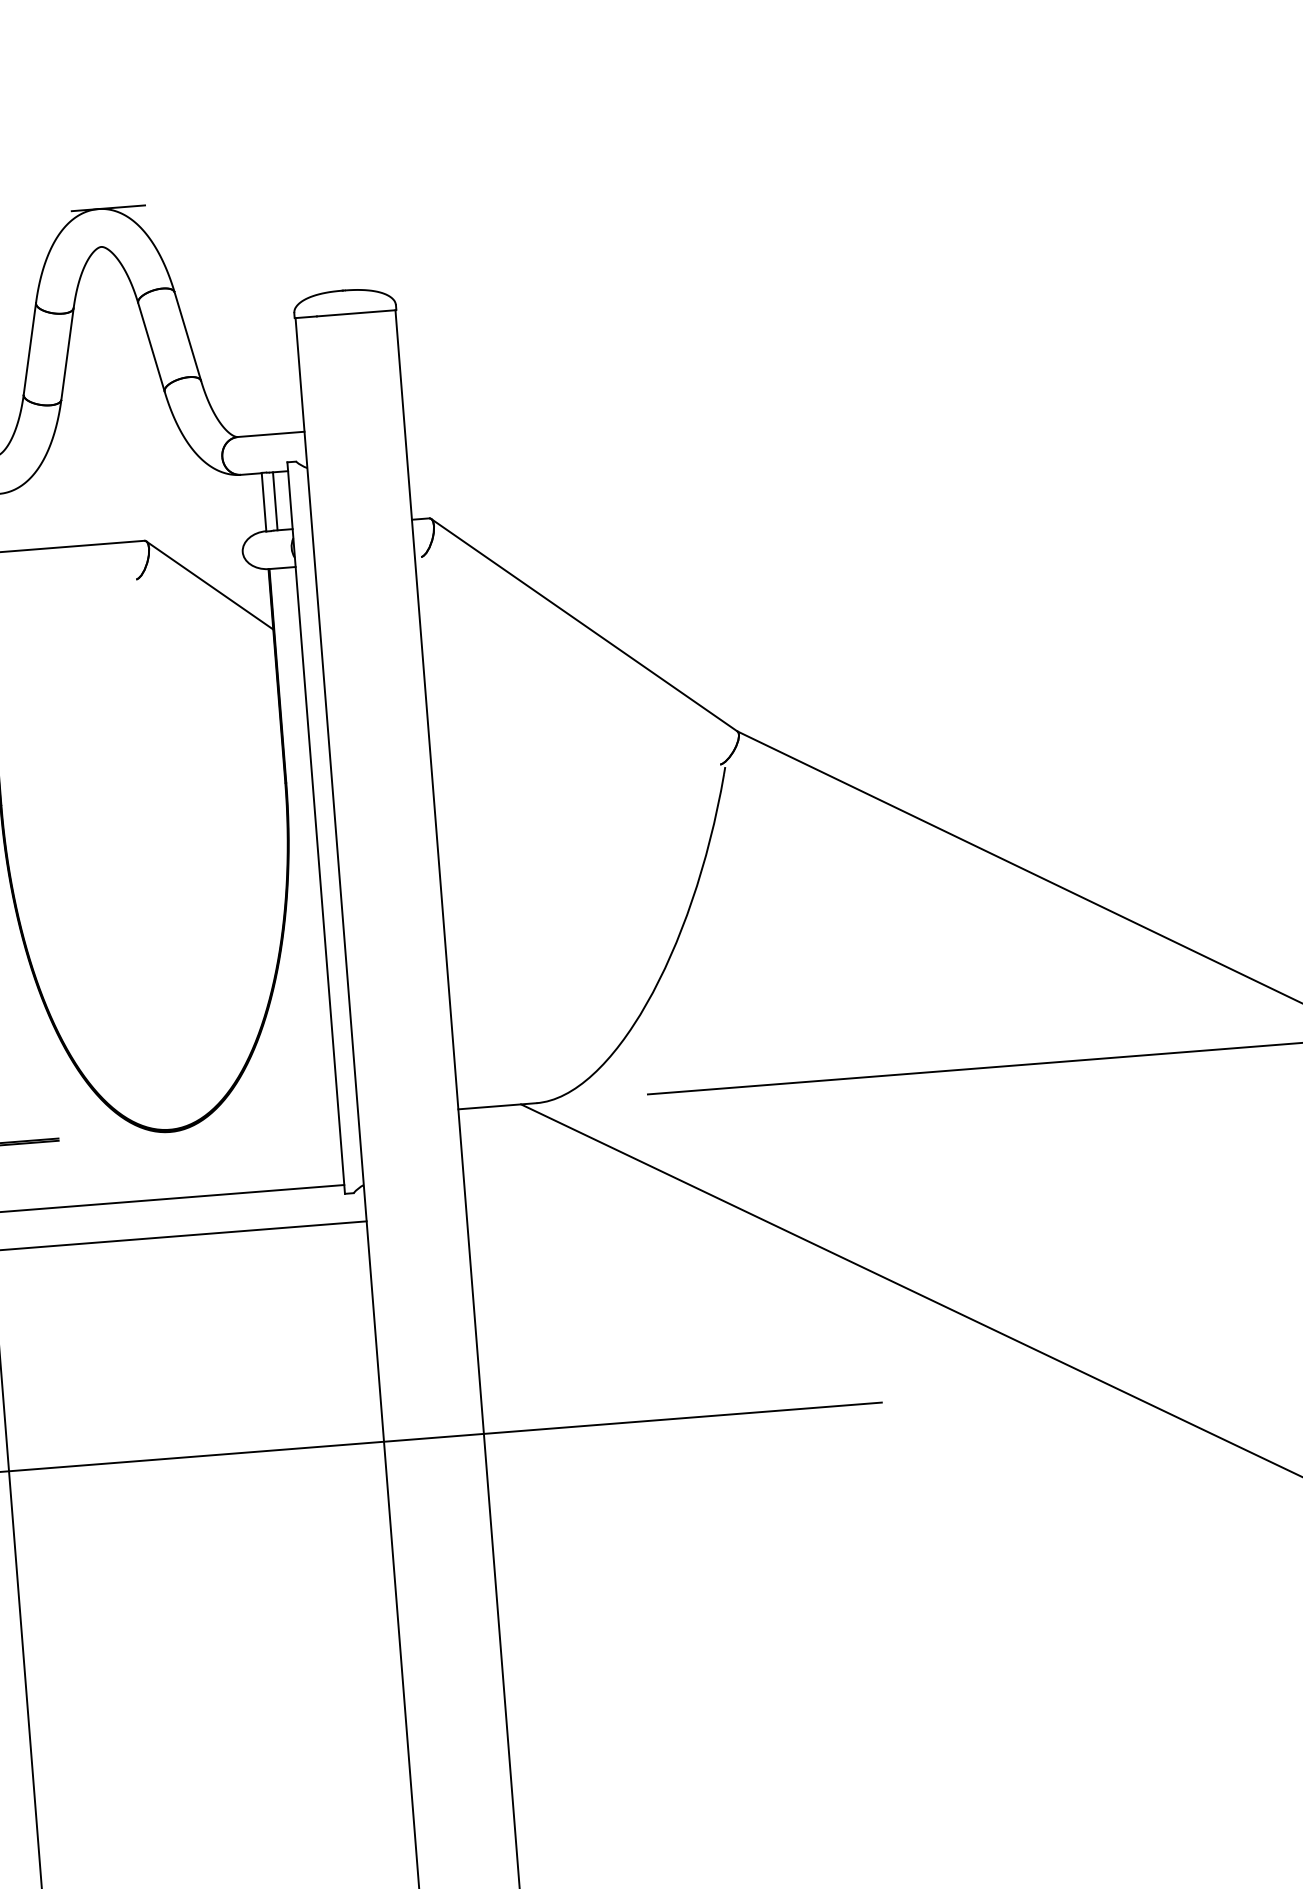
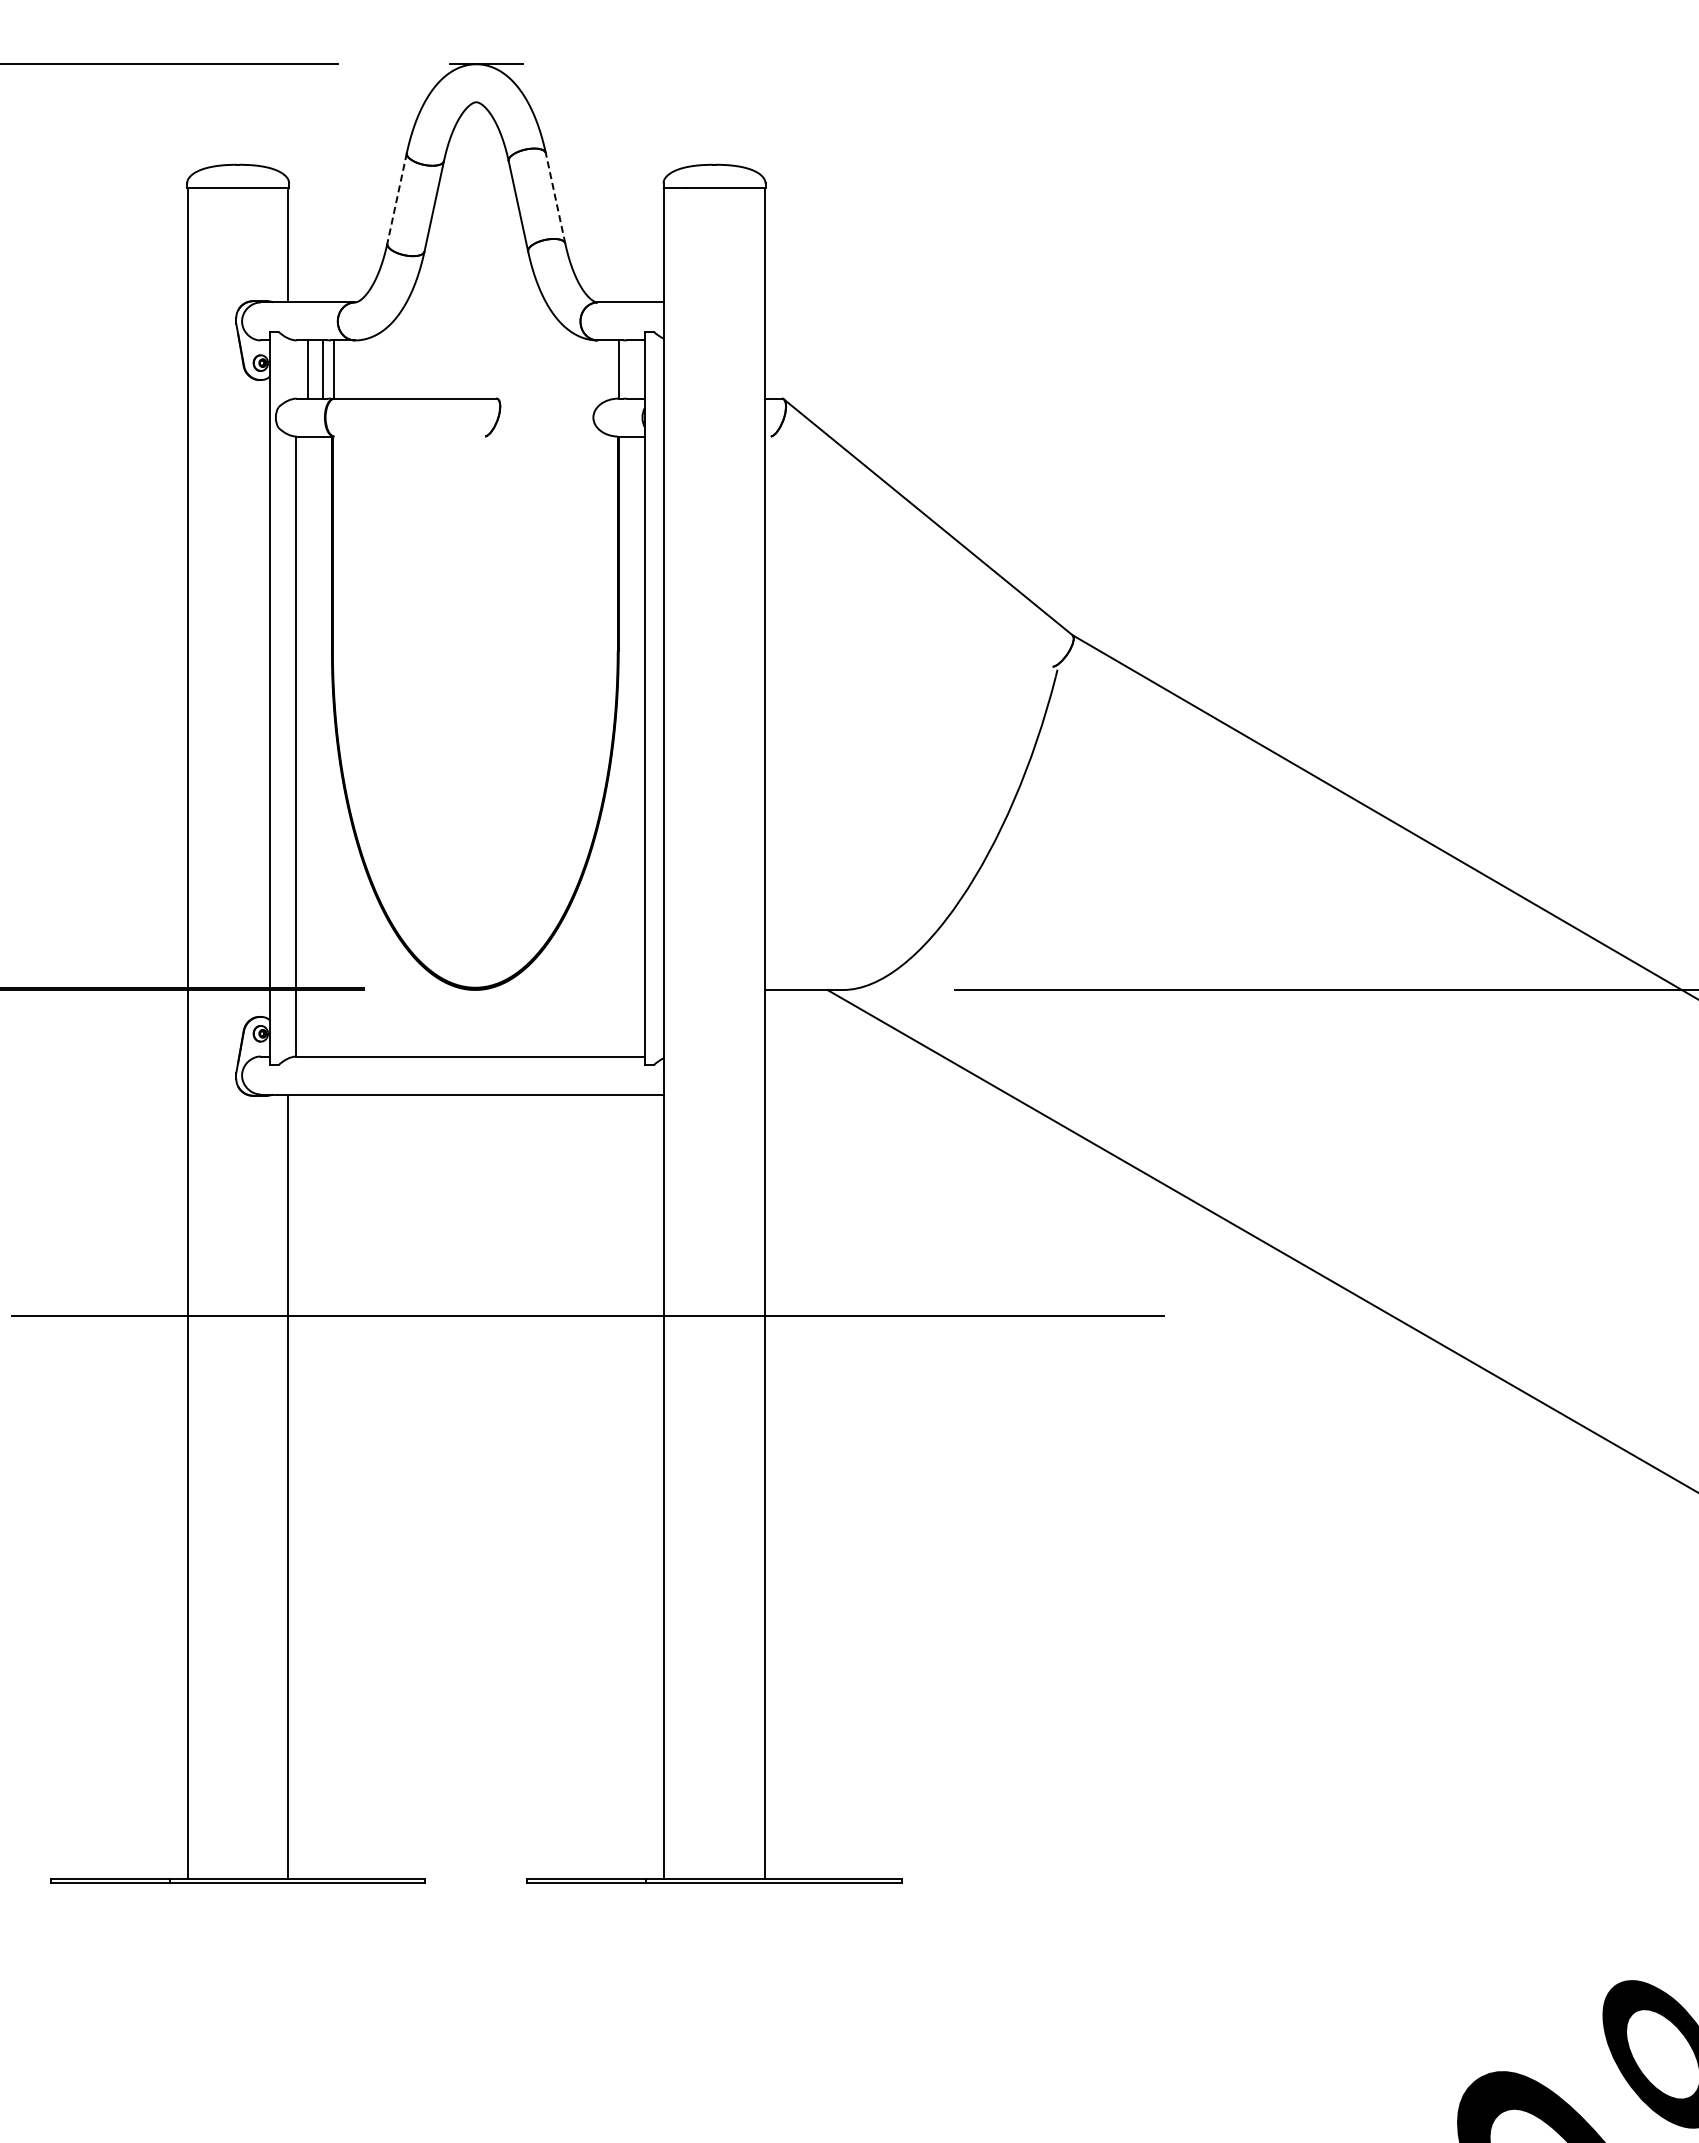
line: (187, 335) -> (555, 197), solid -> dashed
line: (30, 349) -> (397, 198), solid -> dashed
line: (274, 501) -> (629, 369), removed
line: (209, 585) -> (557, 448), removed

